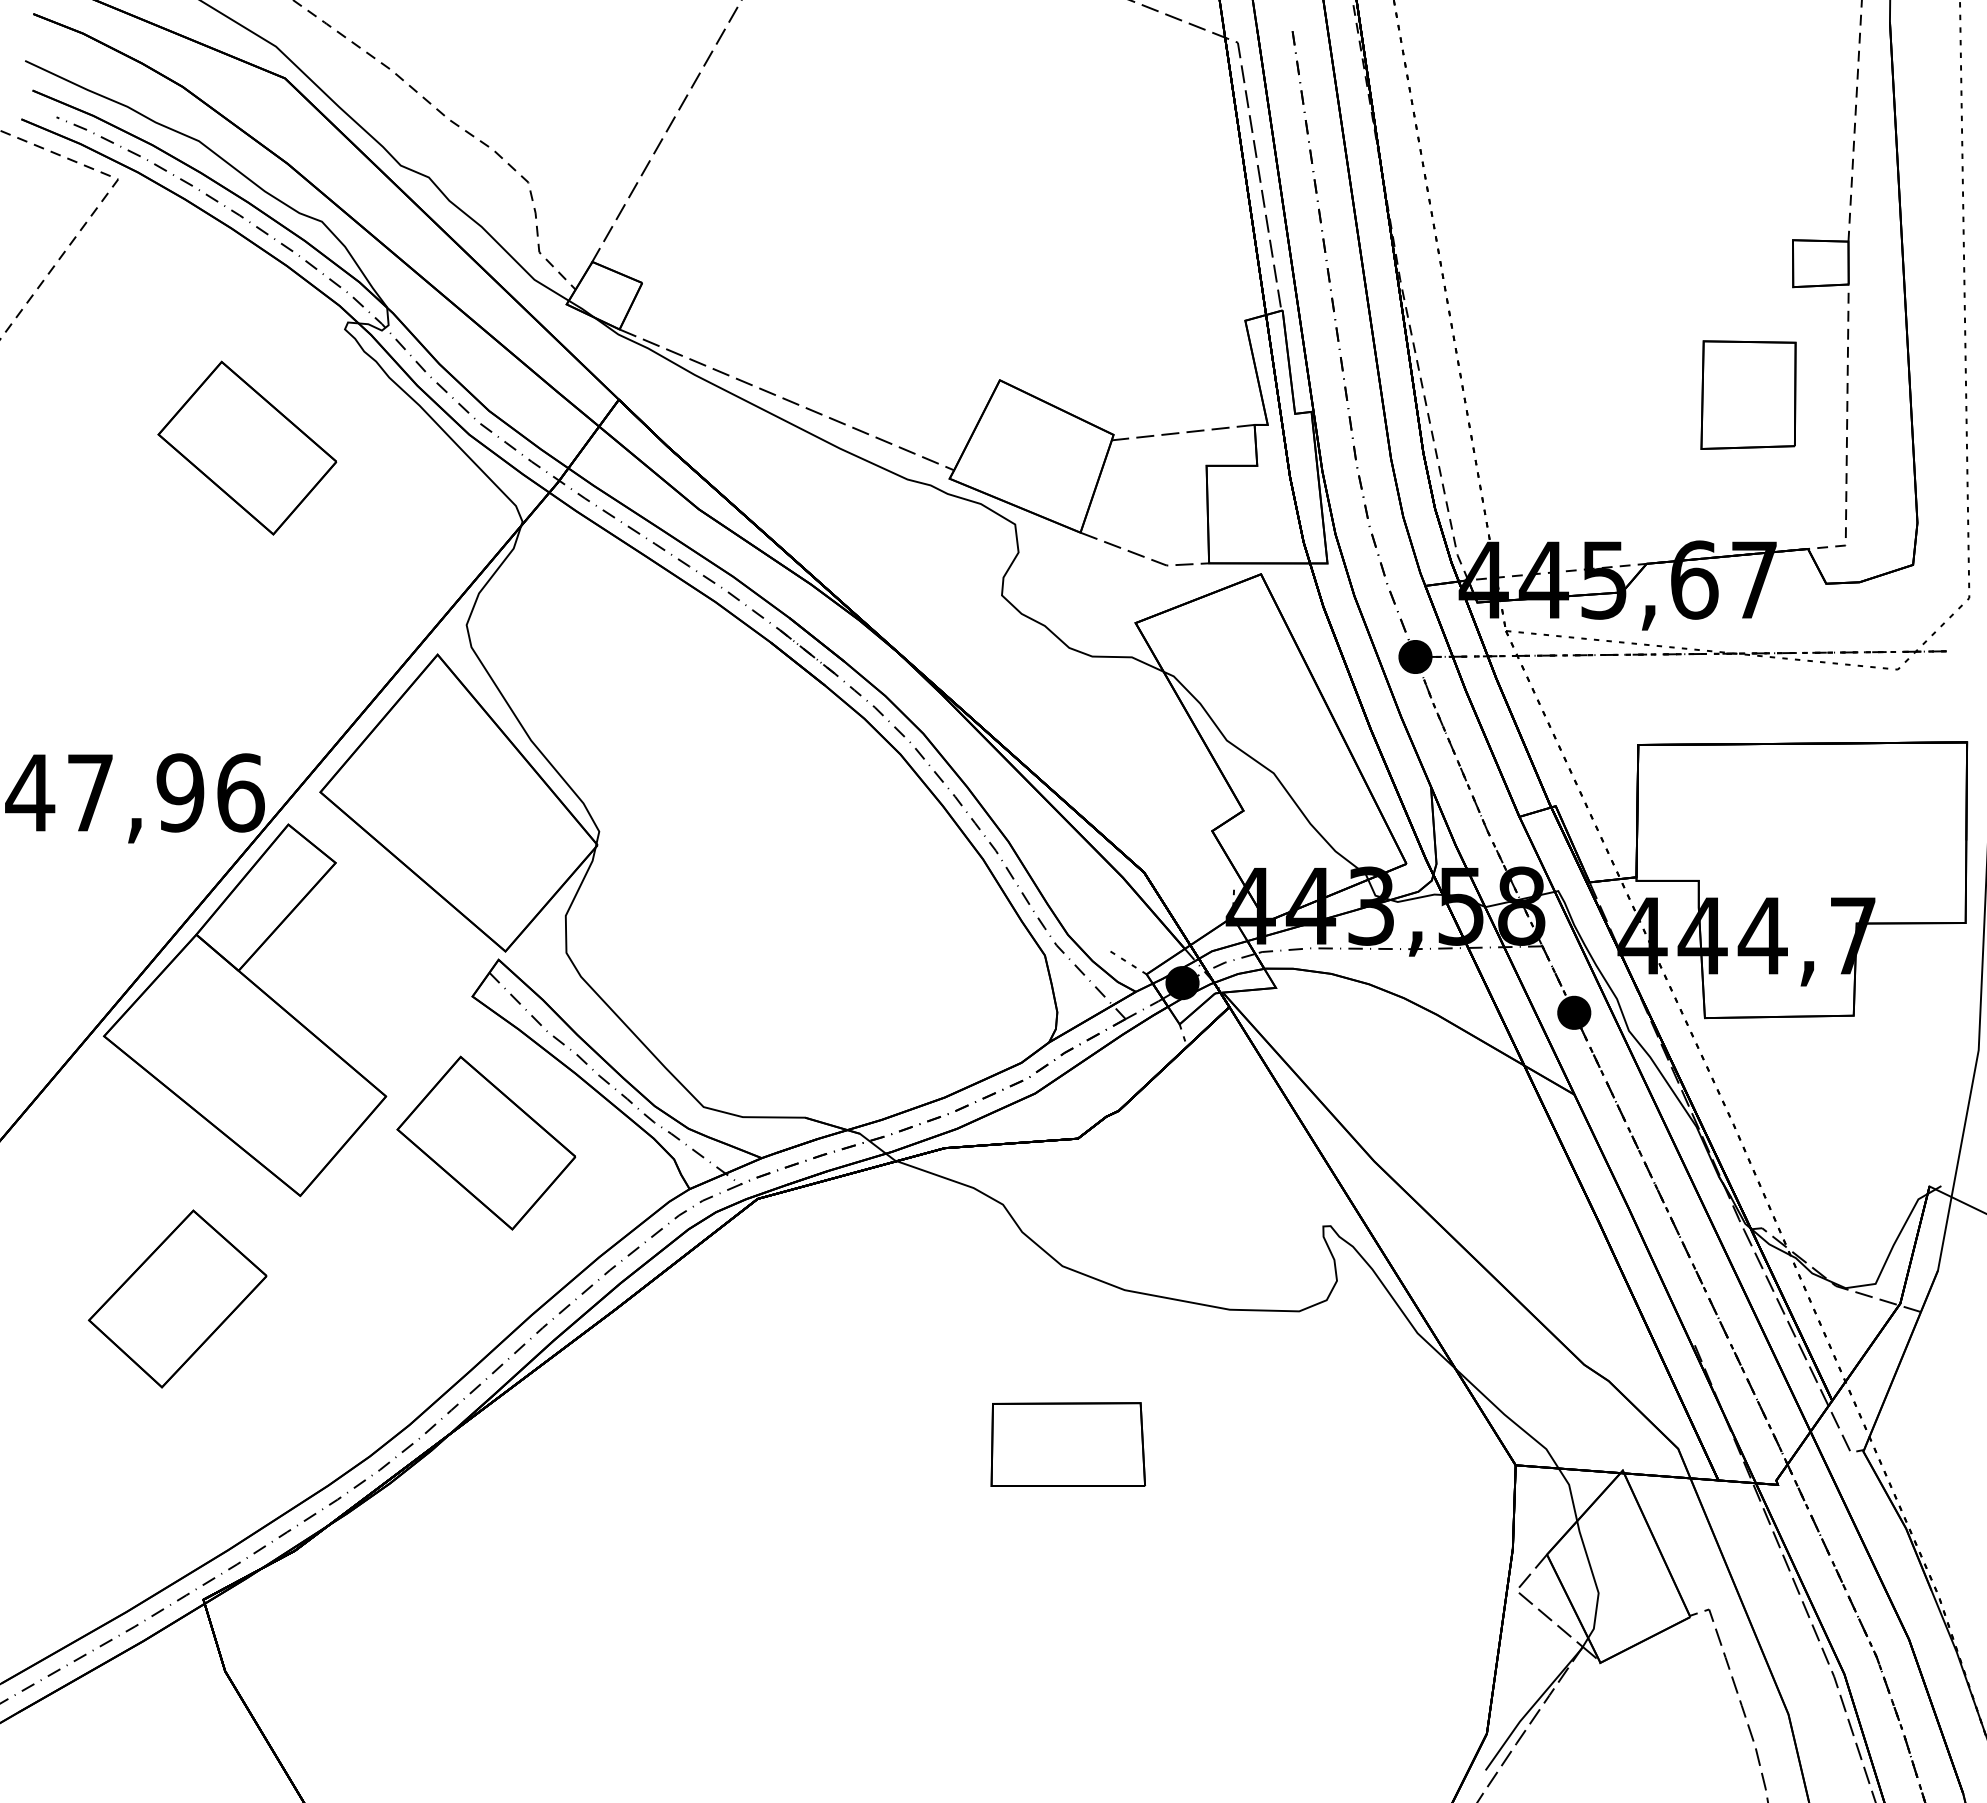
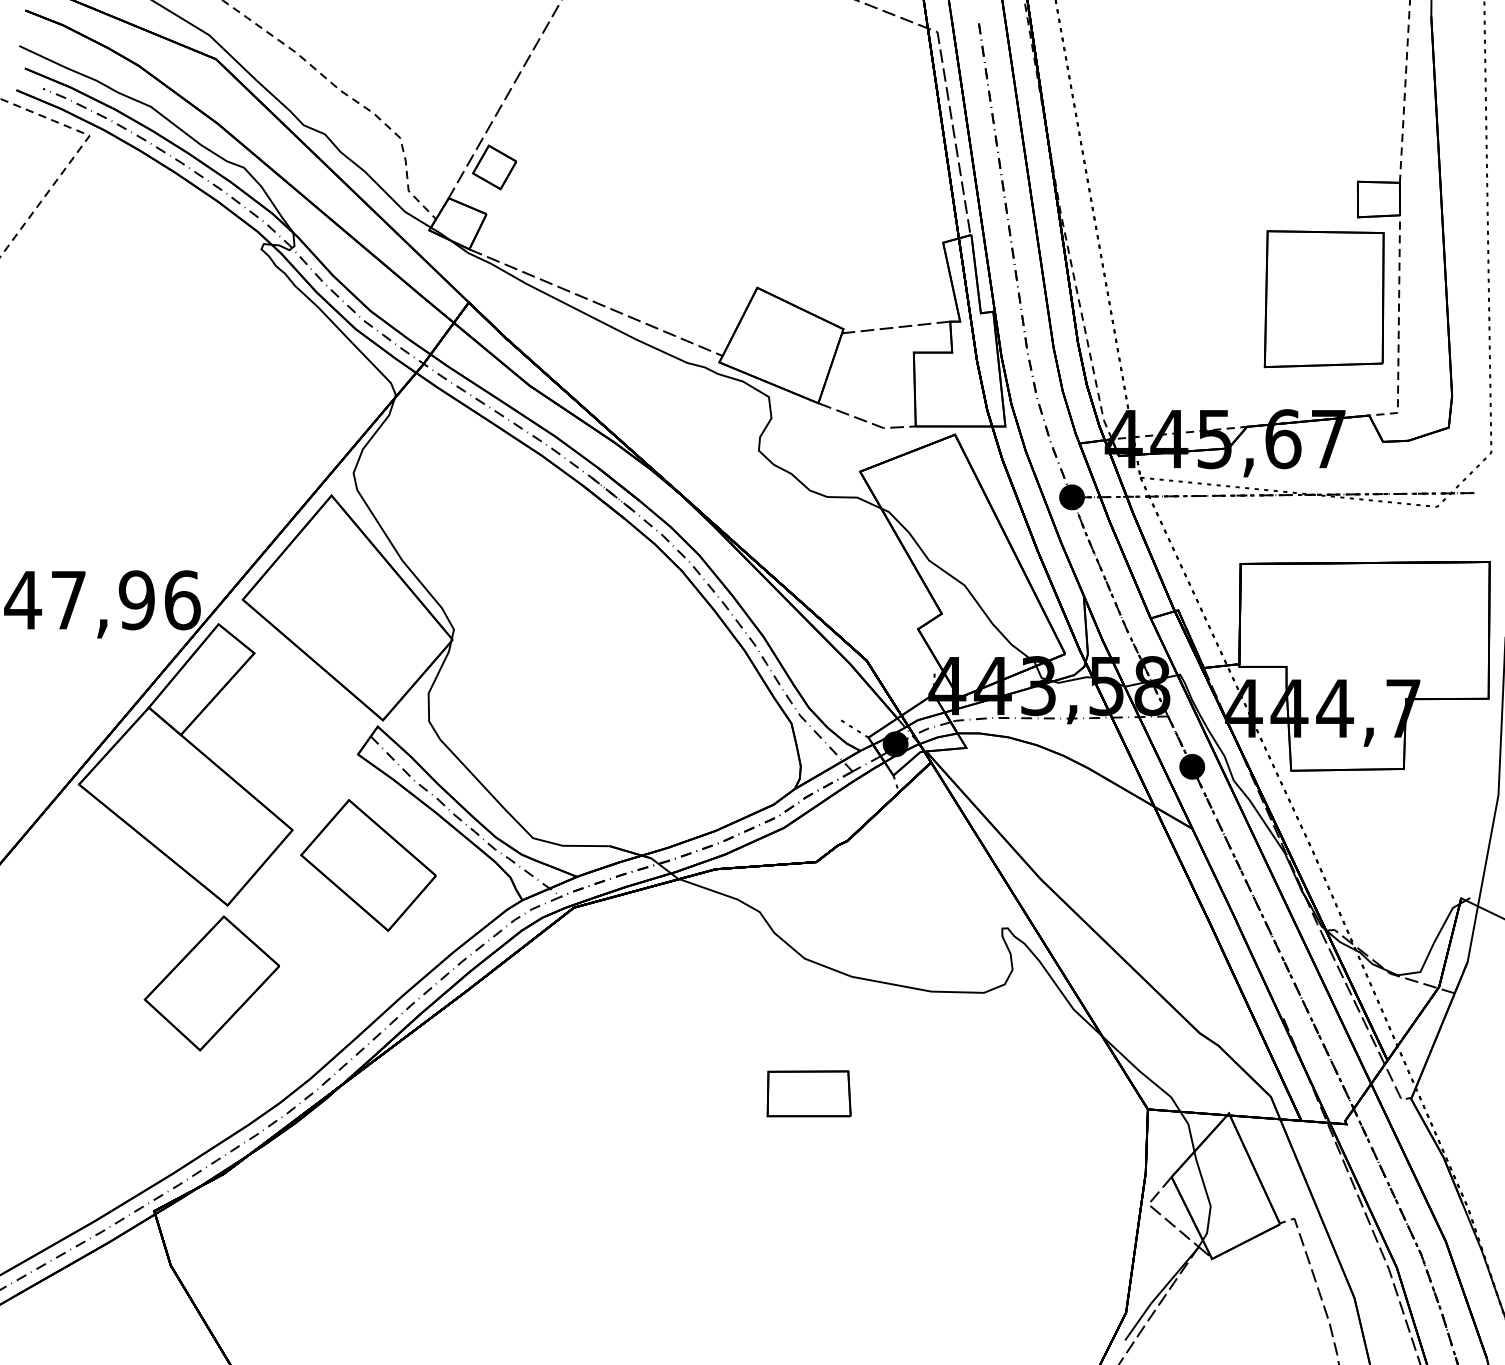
part: (652, 221) -> (494, 167), added
part: (1748, 394) -> (1324, 298), size x1.67
part: (247, 447) -> (187, 338), removed
part: (177, 1298) -> (211, 983), moved
part: (1068, 1444) -> (809, 1093), size x0.71

